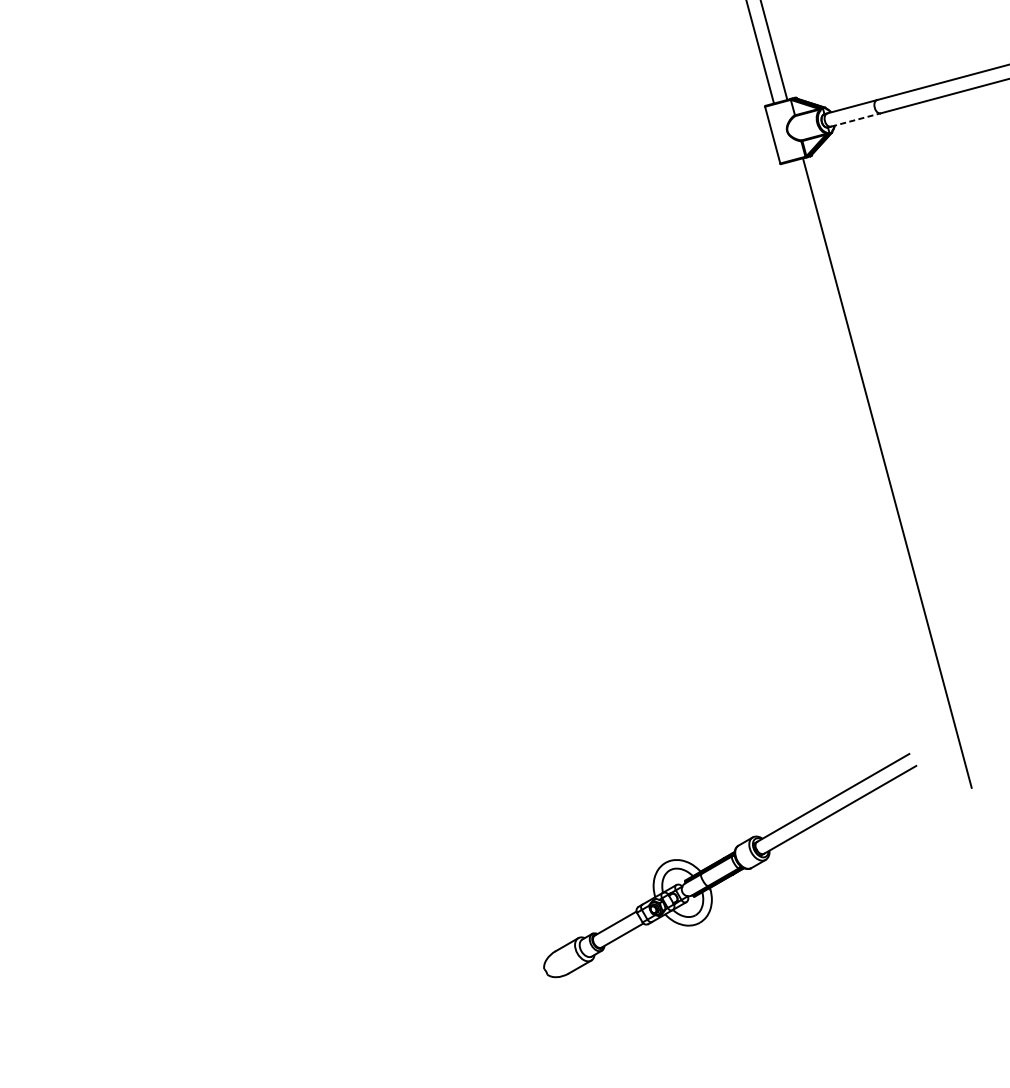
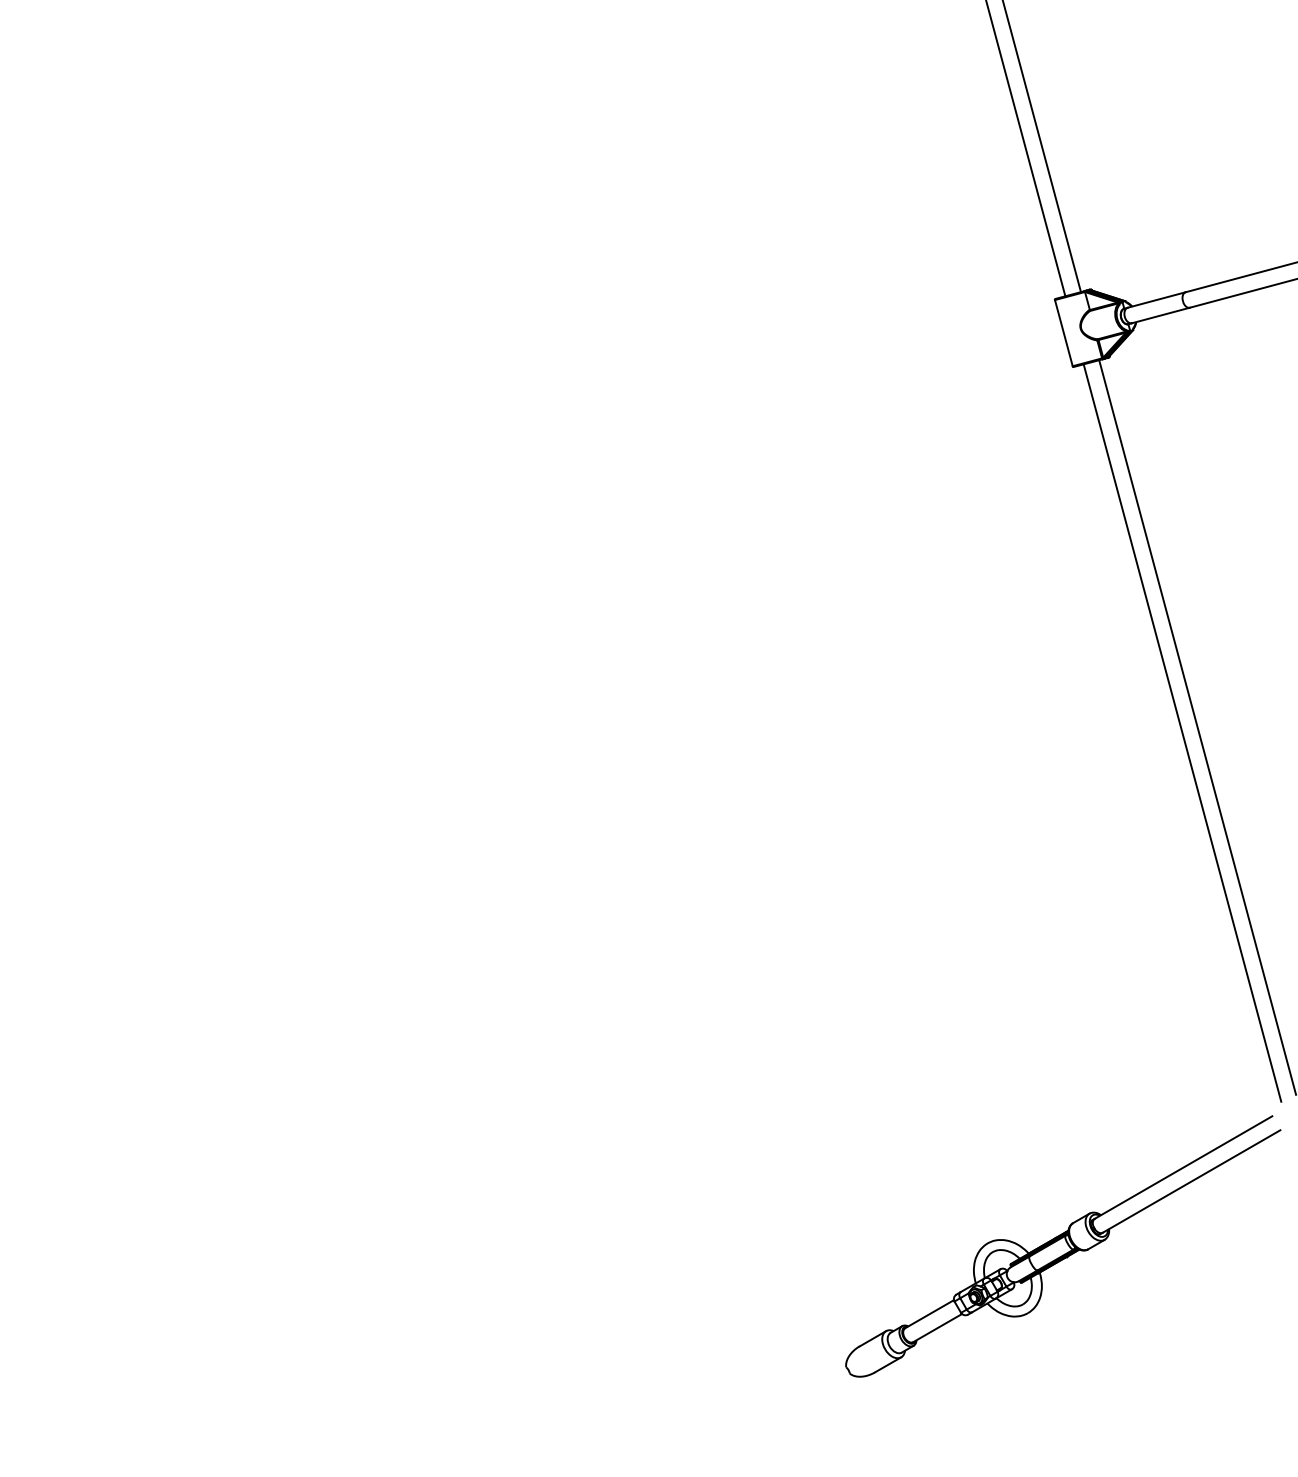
line: (855, 120) -> (1160, 315), dashed -> solid
line: (874, 477) -> (1182, 732), added
part: (730, 865) -> (1063, 1246), moved

